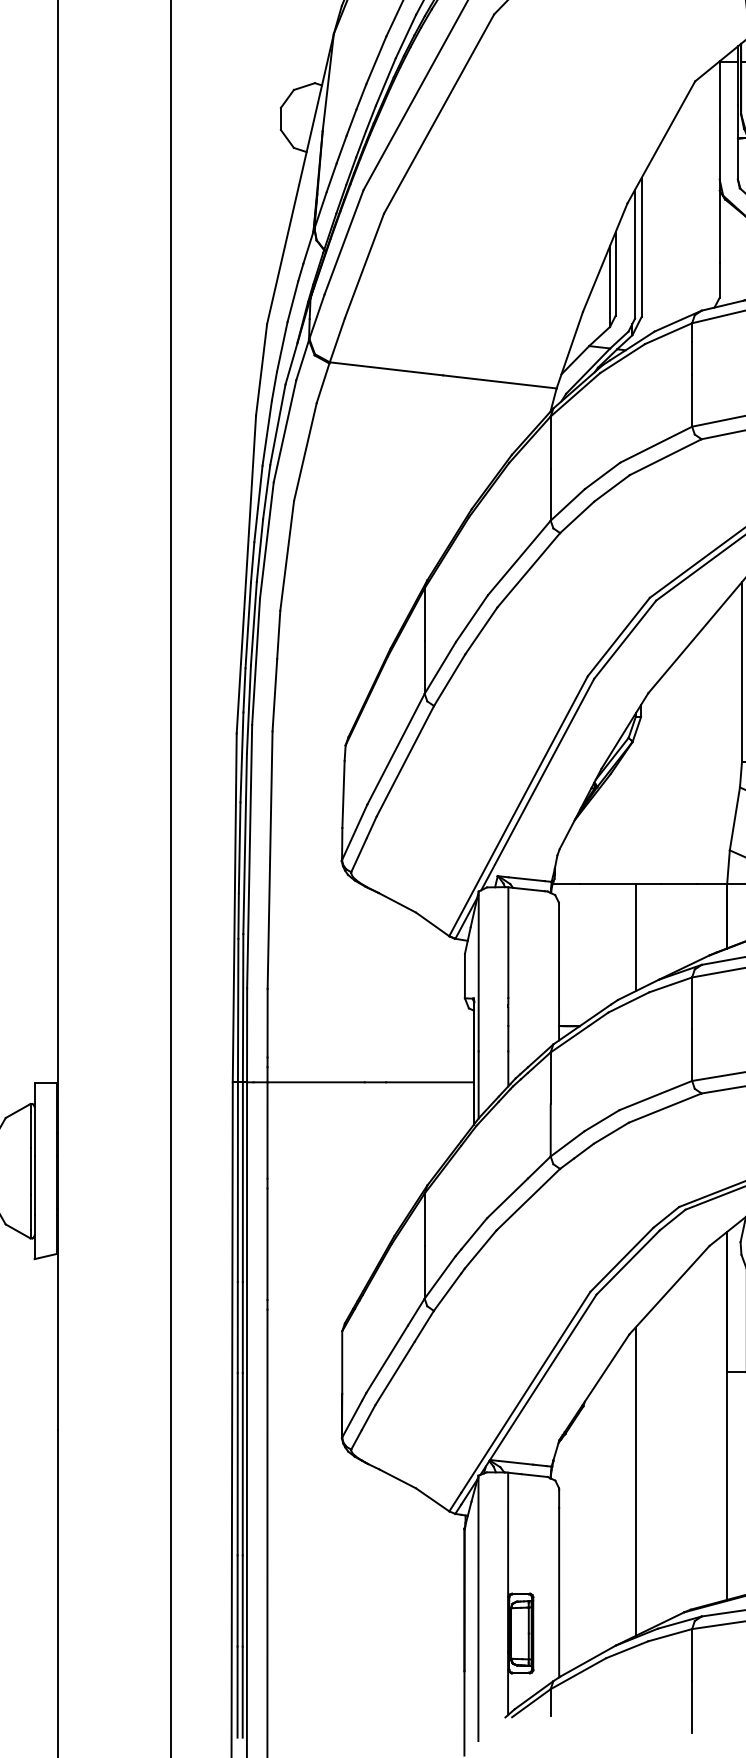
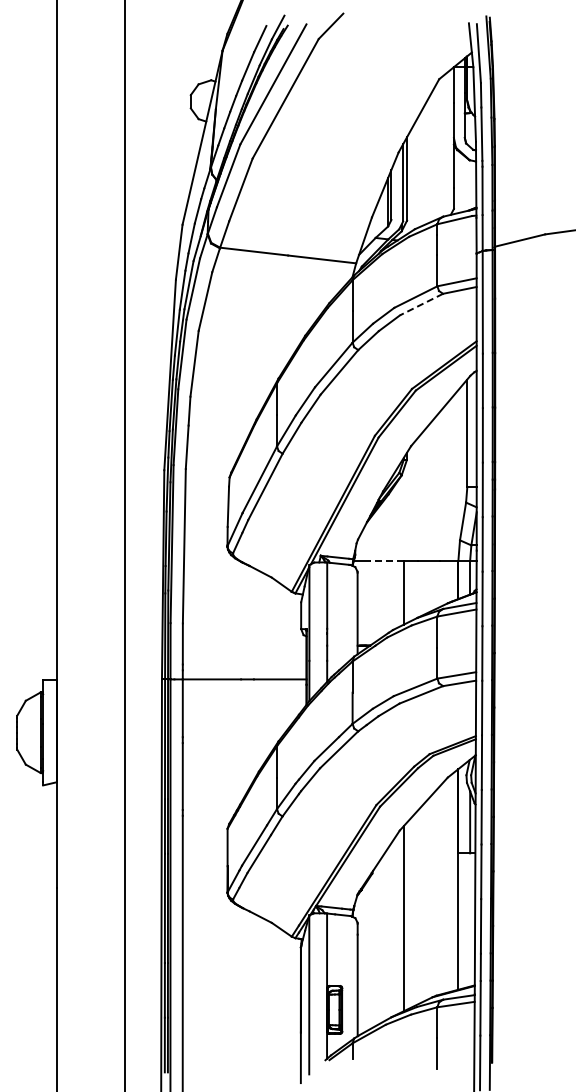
line: (665, 457) -> (421, 304), solid -> dashed
line: (607, 884) -> (386, 560), solid -> dashed

